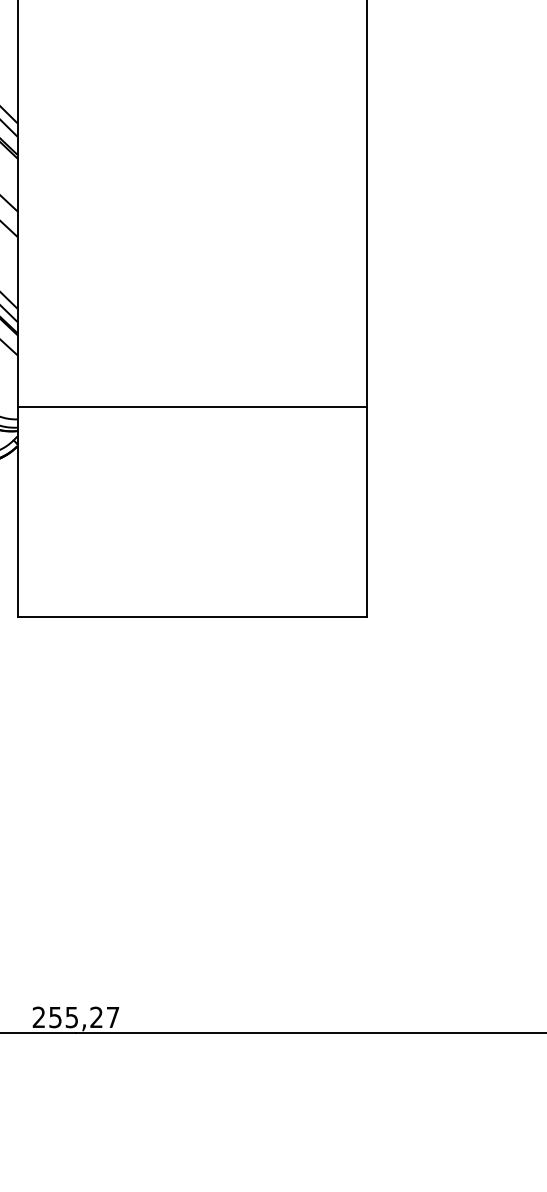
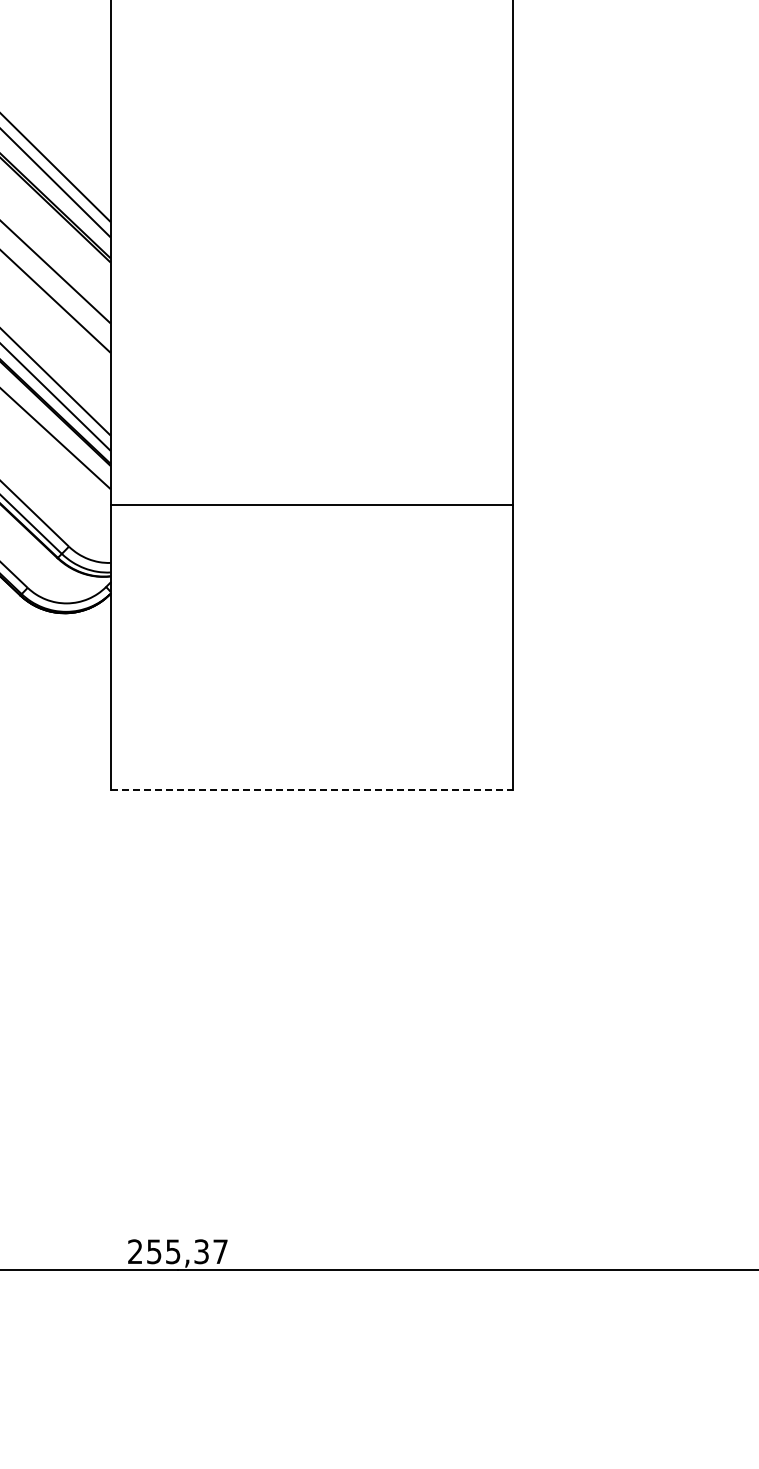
line: (191, 406) -> (311, 504), moved
line: (192, 616) -> (312, 790), solid -> dashed
text: (96, 1017) -> (201, 1251), 255,27 -> 255,37

